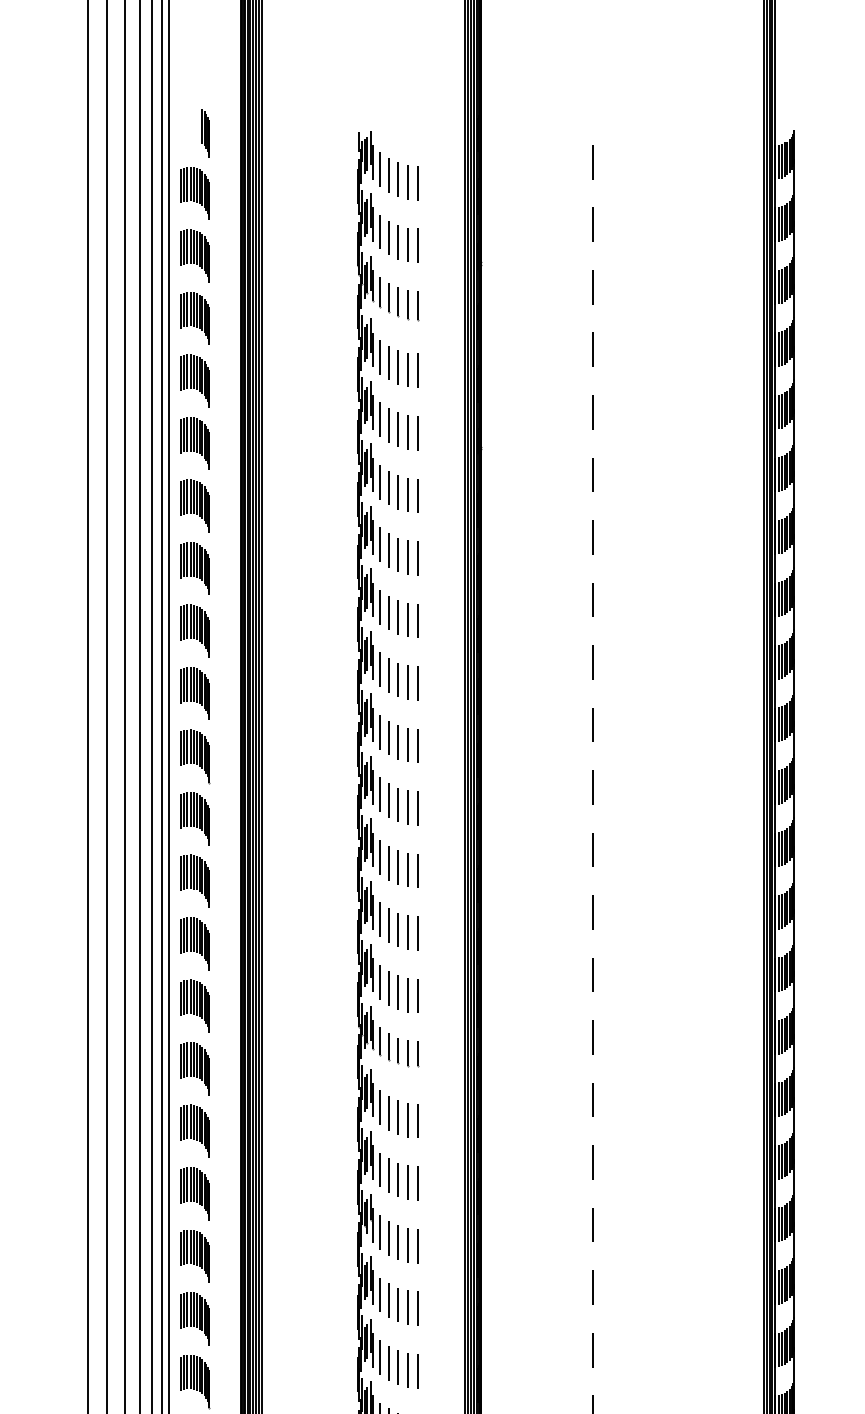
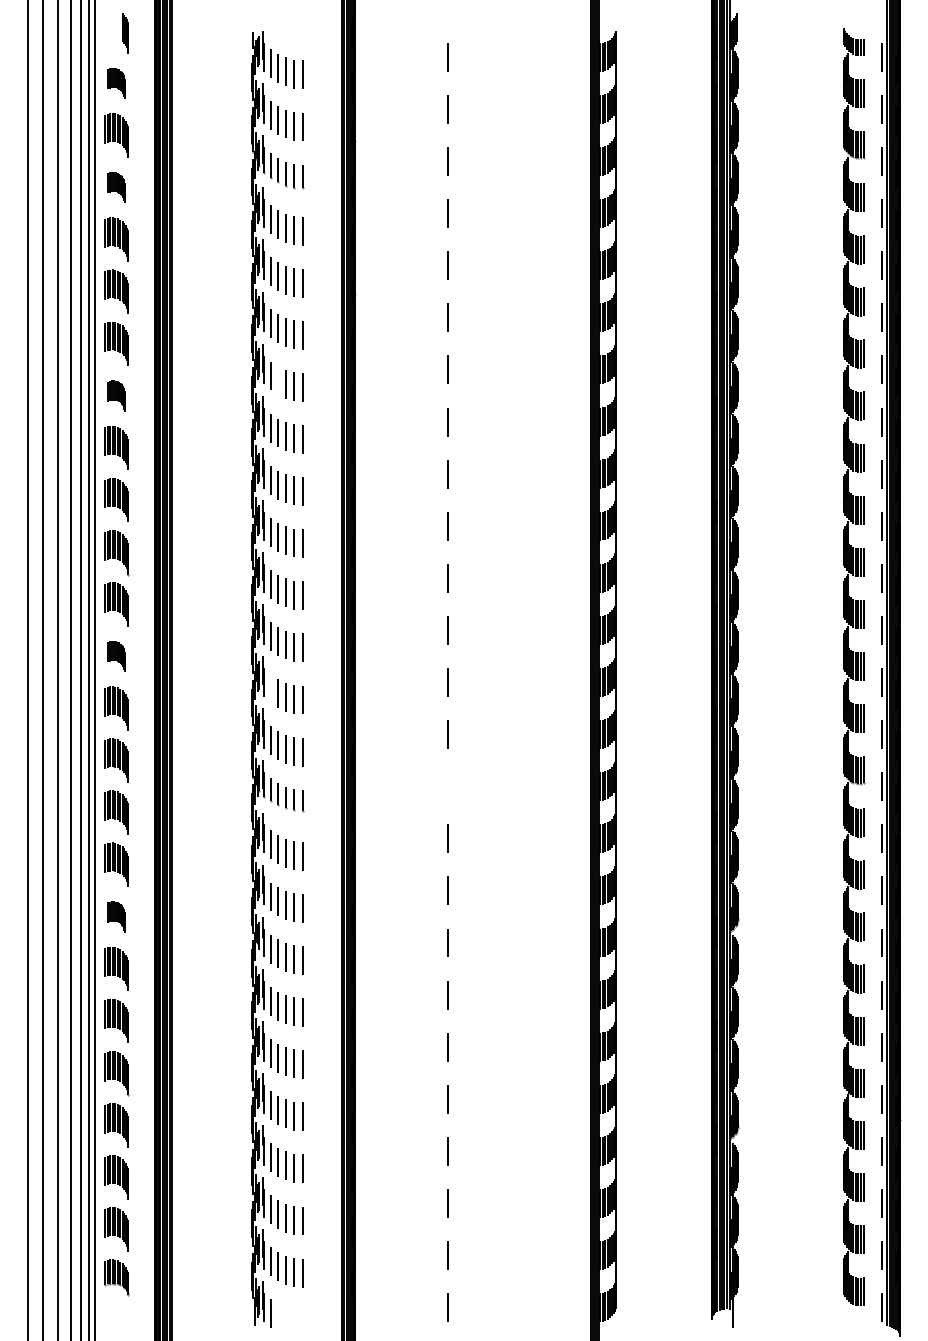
part: (195, 193) -> (116, 83), size x0.7
part: (195, 318) -> (116, 187), size x0.7
line: (388, 550) -> (277, 380), removed
part: (195, 568) -> (116, 395), size x0.7
part: (195, 881) -> (116, 656), size x0.7
line: (379, 919) -> (270, 688), removed
line: (592, 1037) -> (447, 786), removed
part: (195, 1193) -> (116, 916), size x0.7

